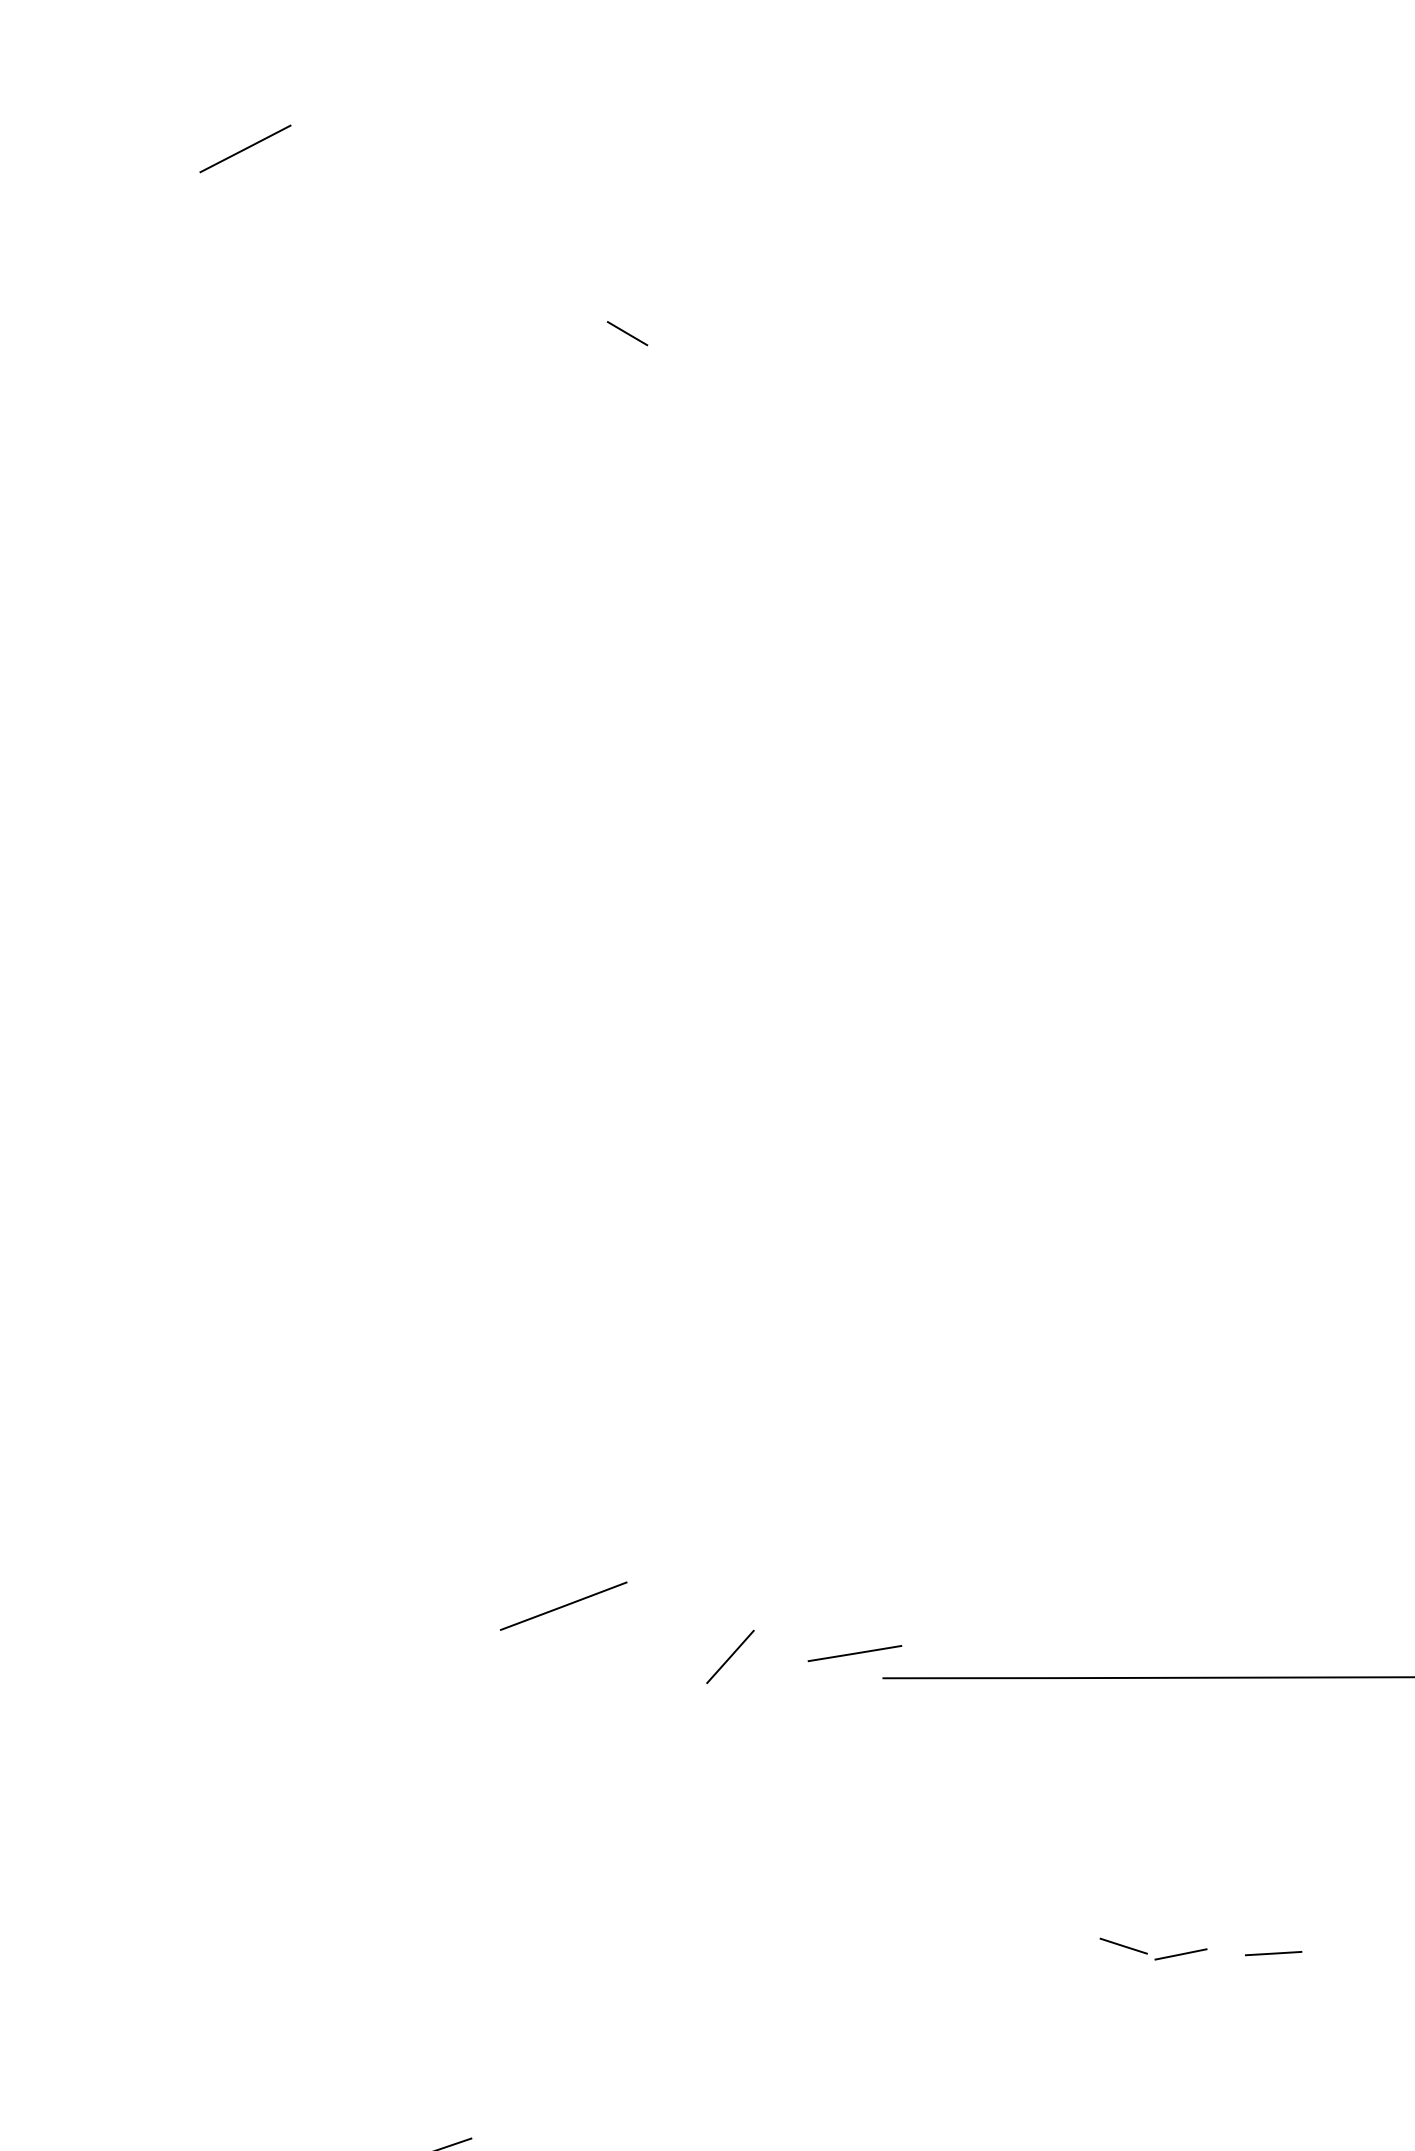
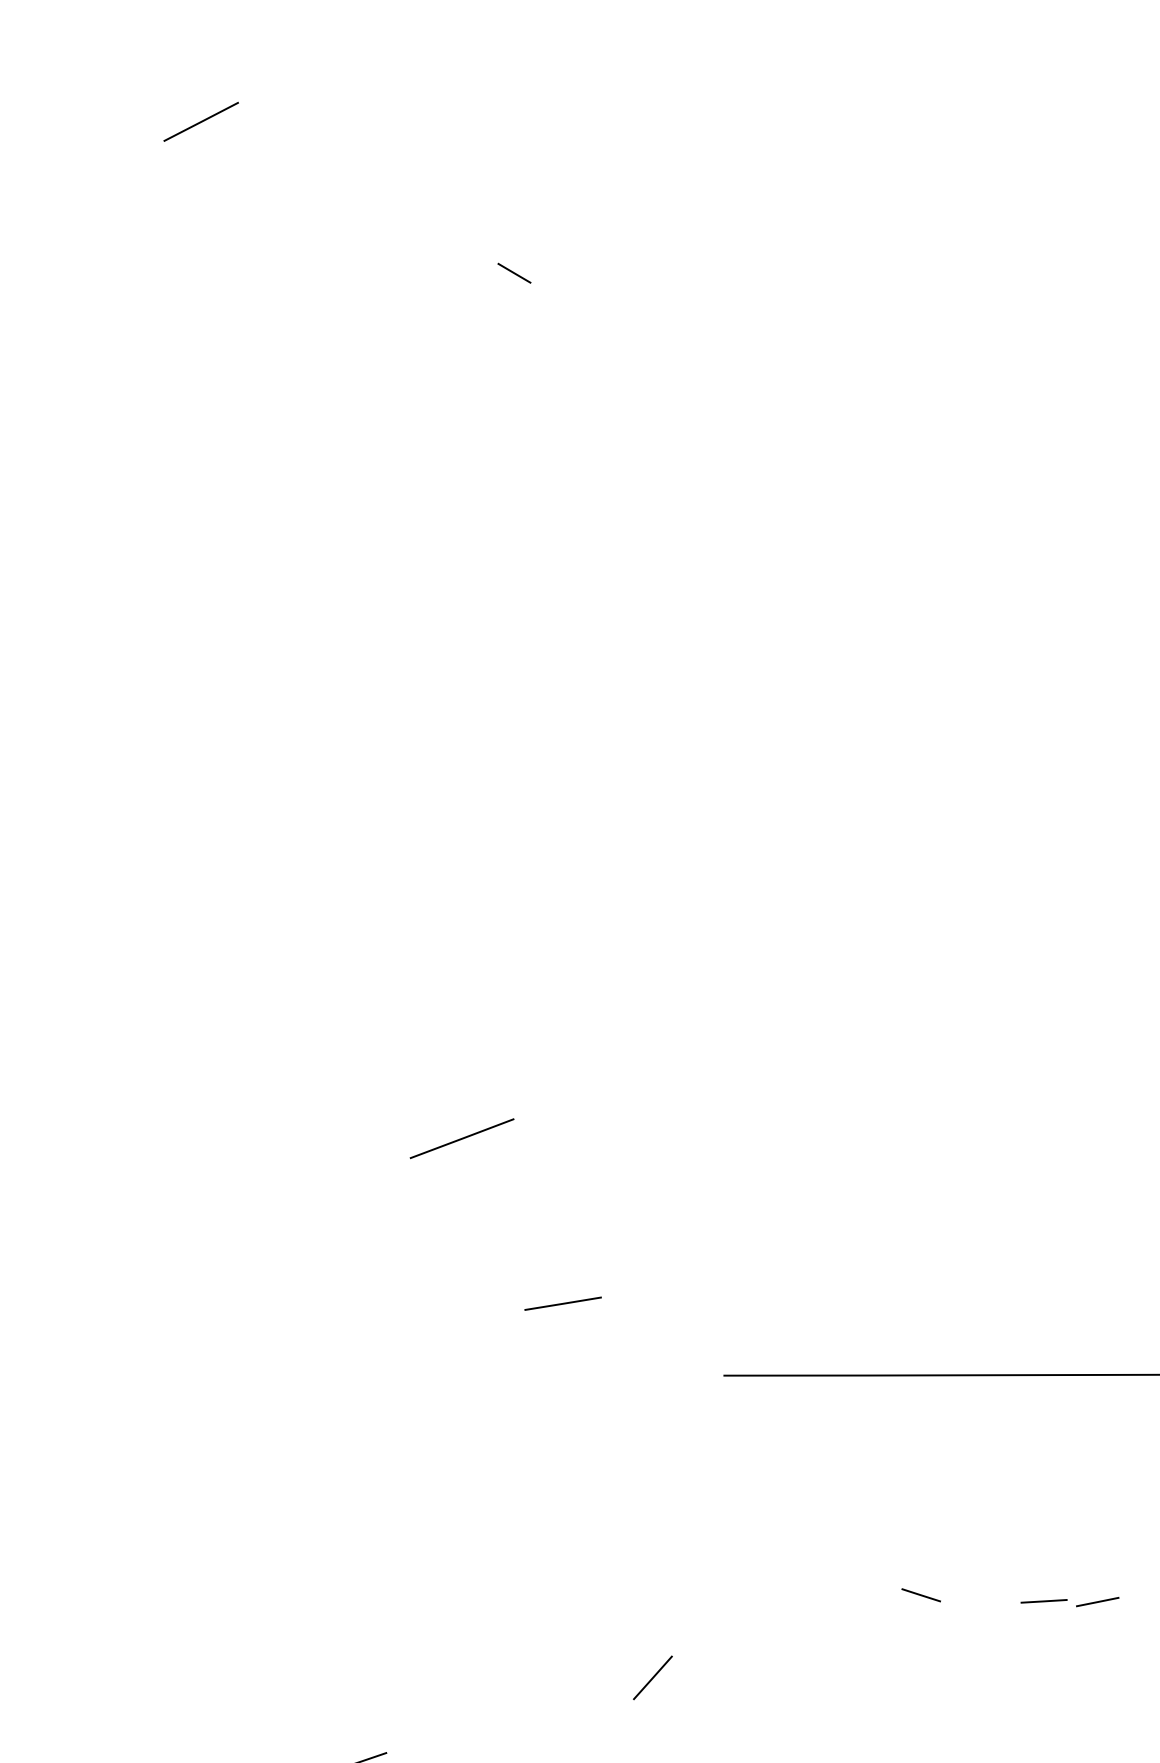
line: (563, 1605) -> (461, 1138), moved
line: (854, 1653) -> (562, 1303), moved
line: (730, 1656) -> (652, 1677), moved
line: (1180, 1954) -> (1097, 1602), moved

